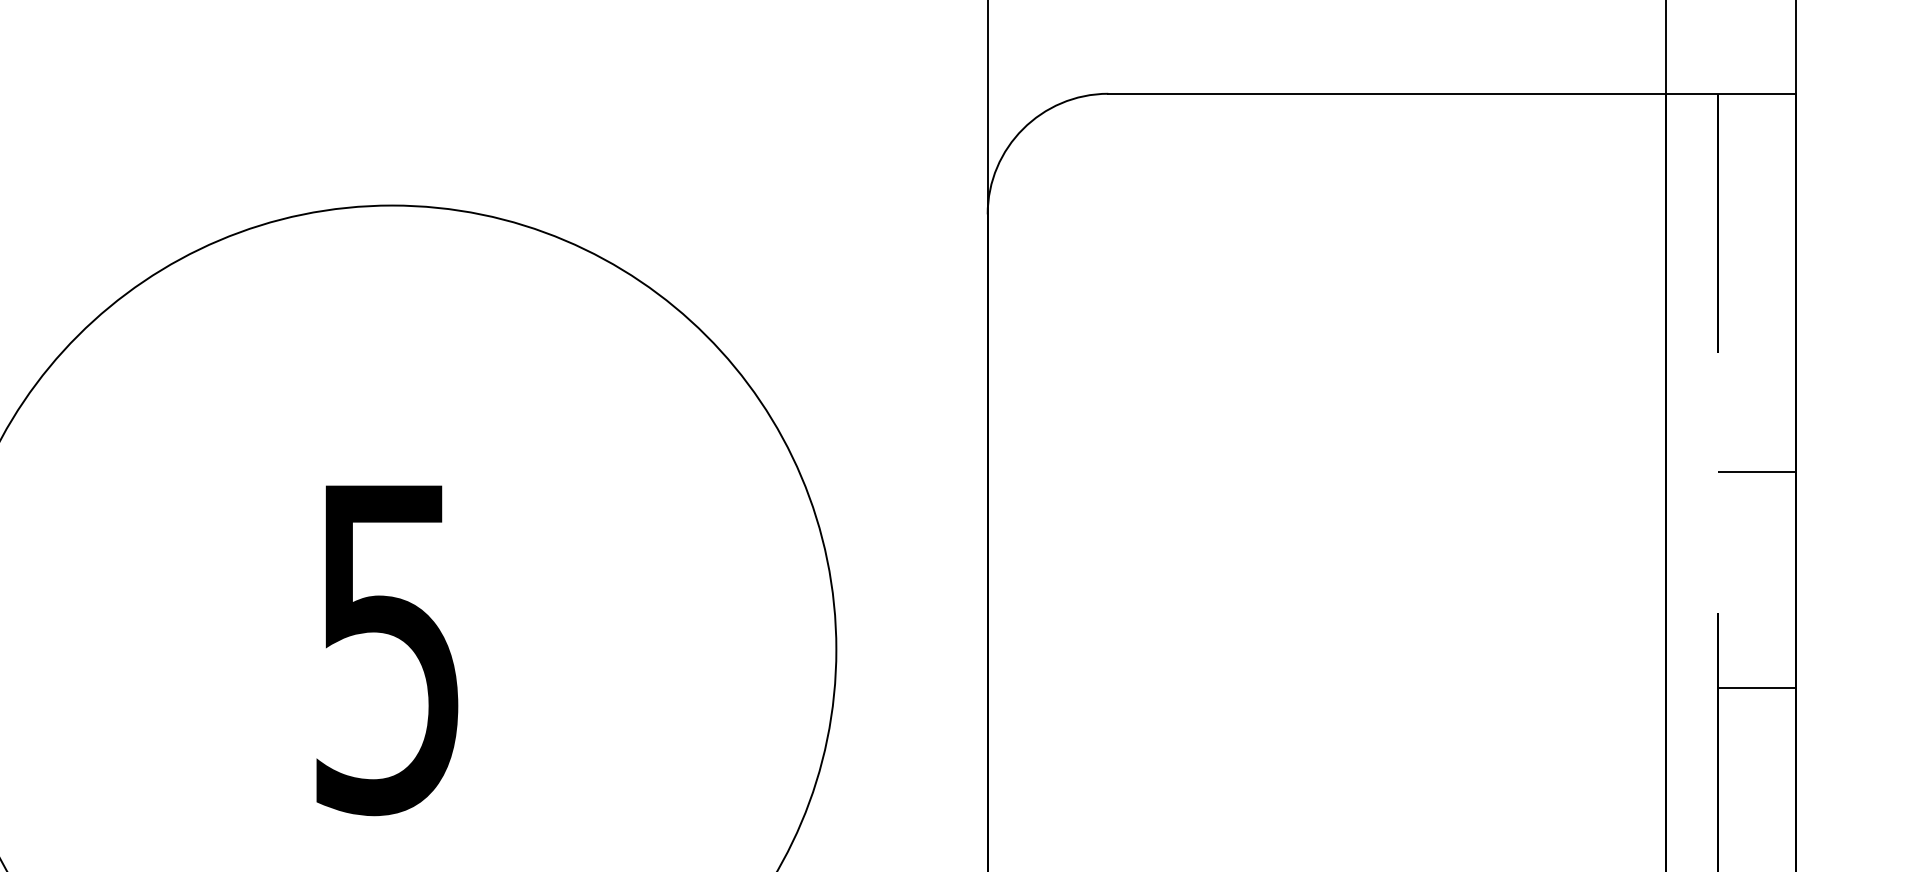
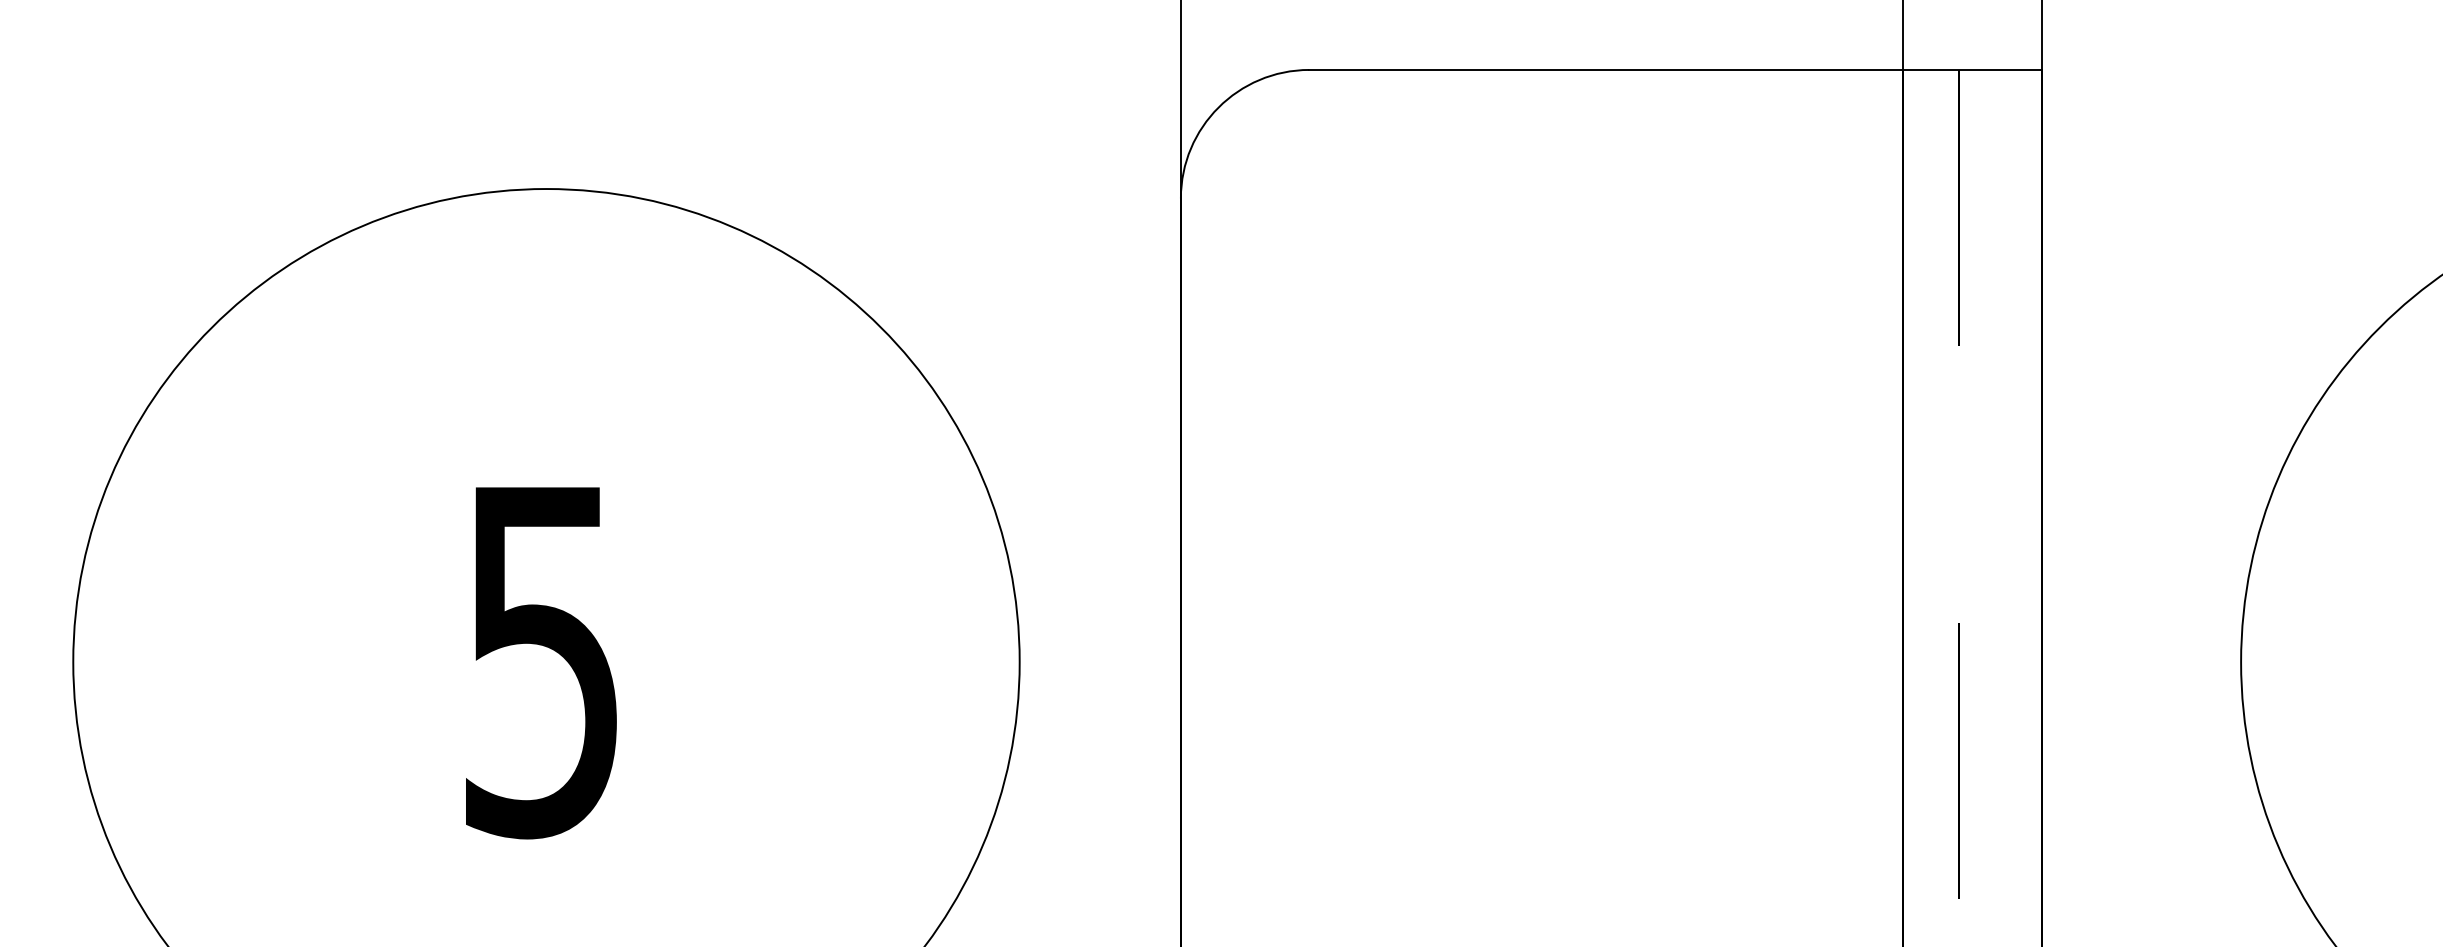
line: (1756, 472) -> (1999, 473), removed
line: (1756, 687) -> (1999, 702), removed

